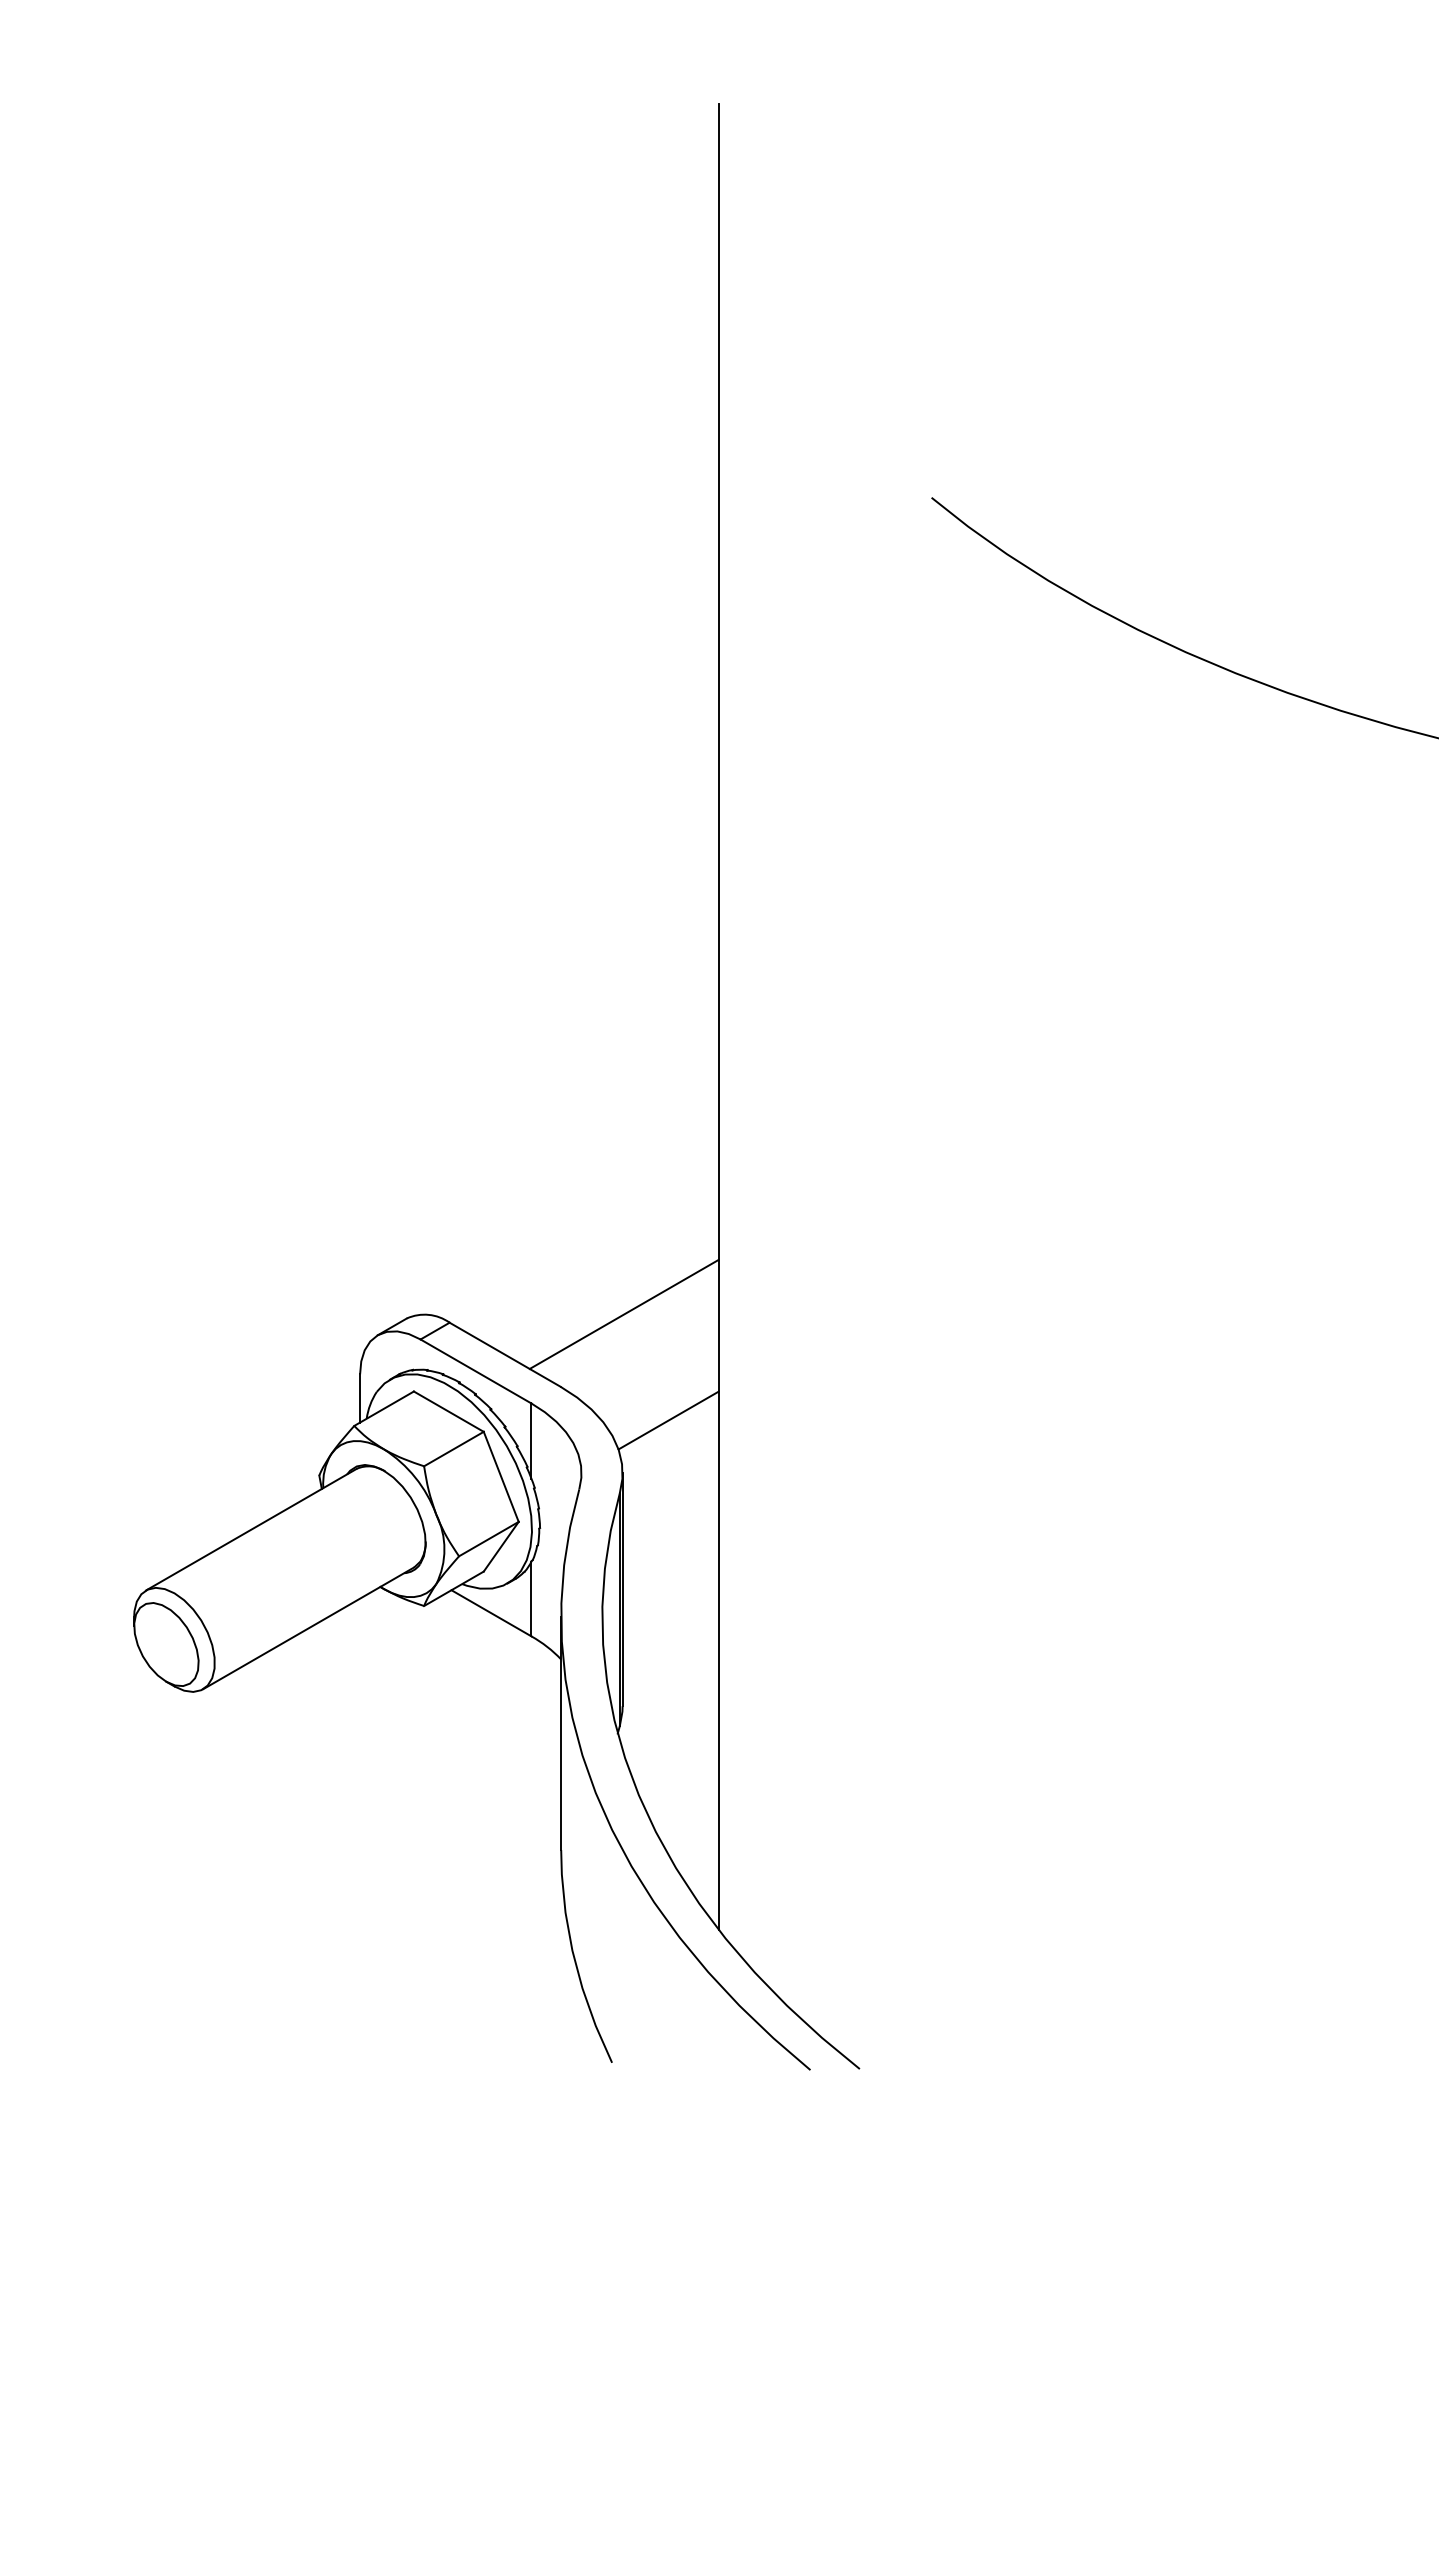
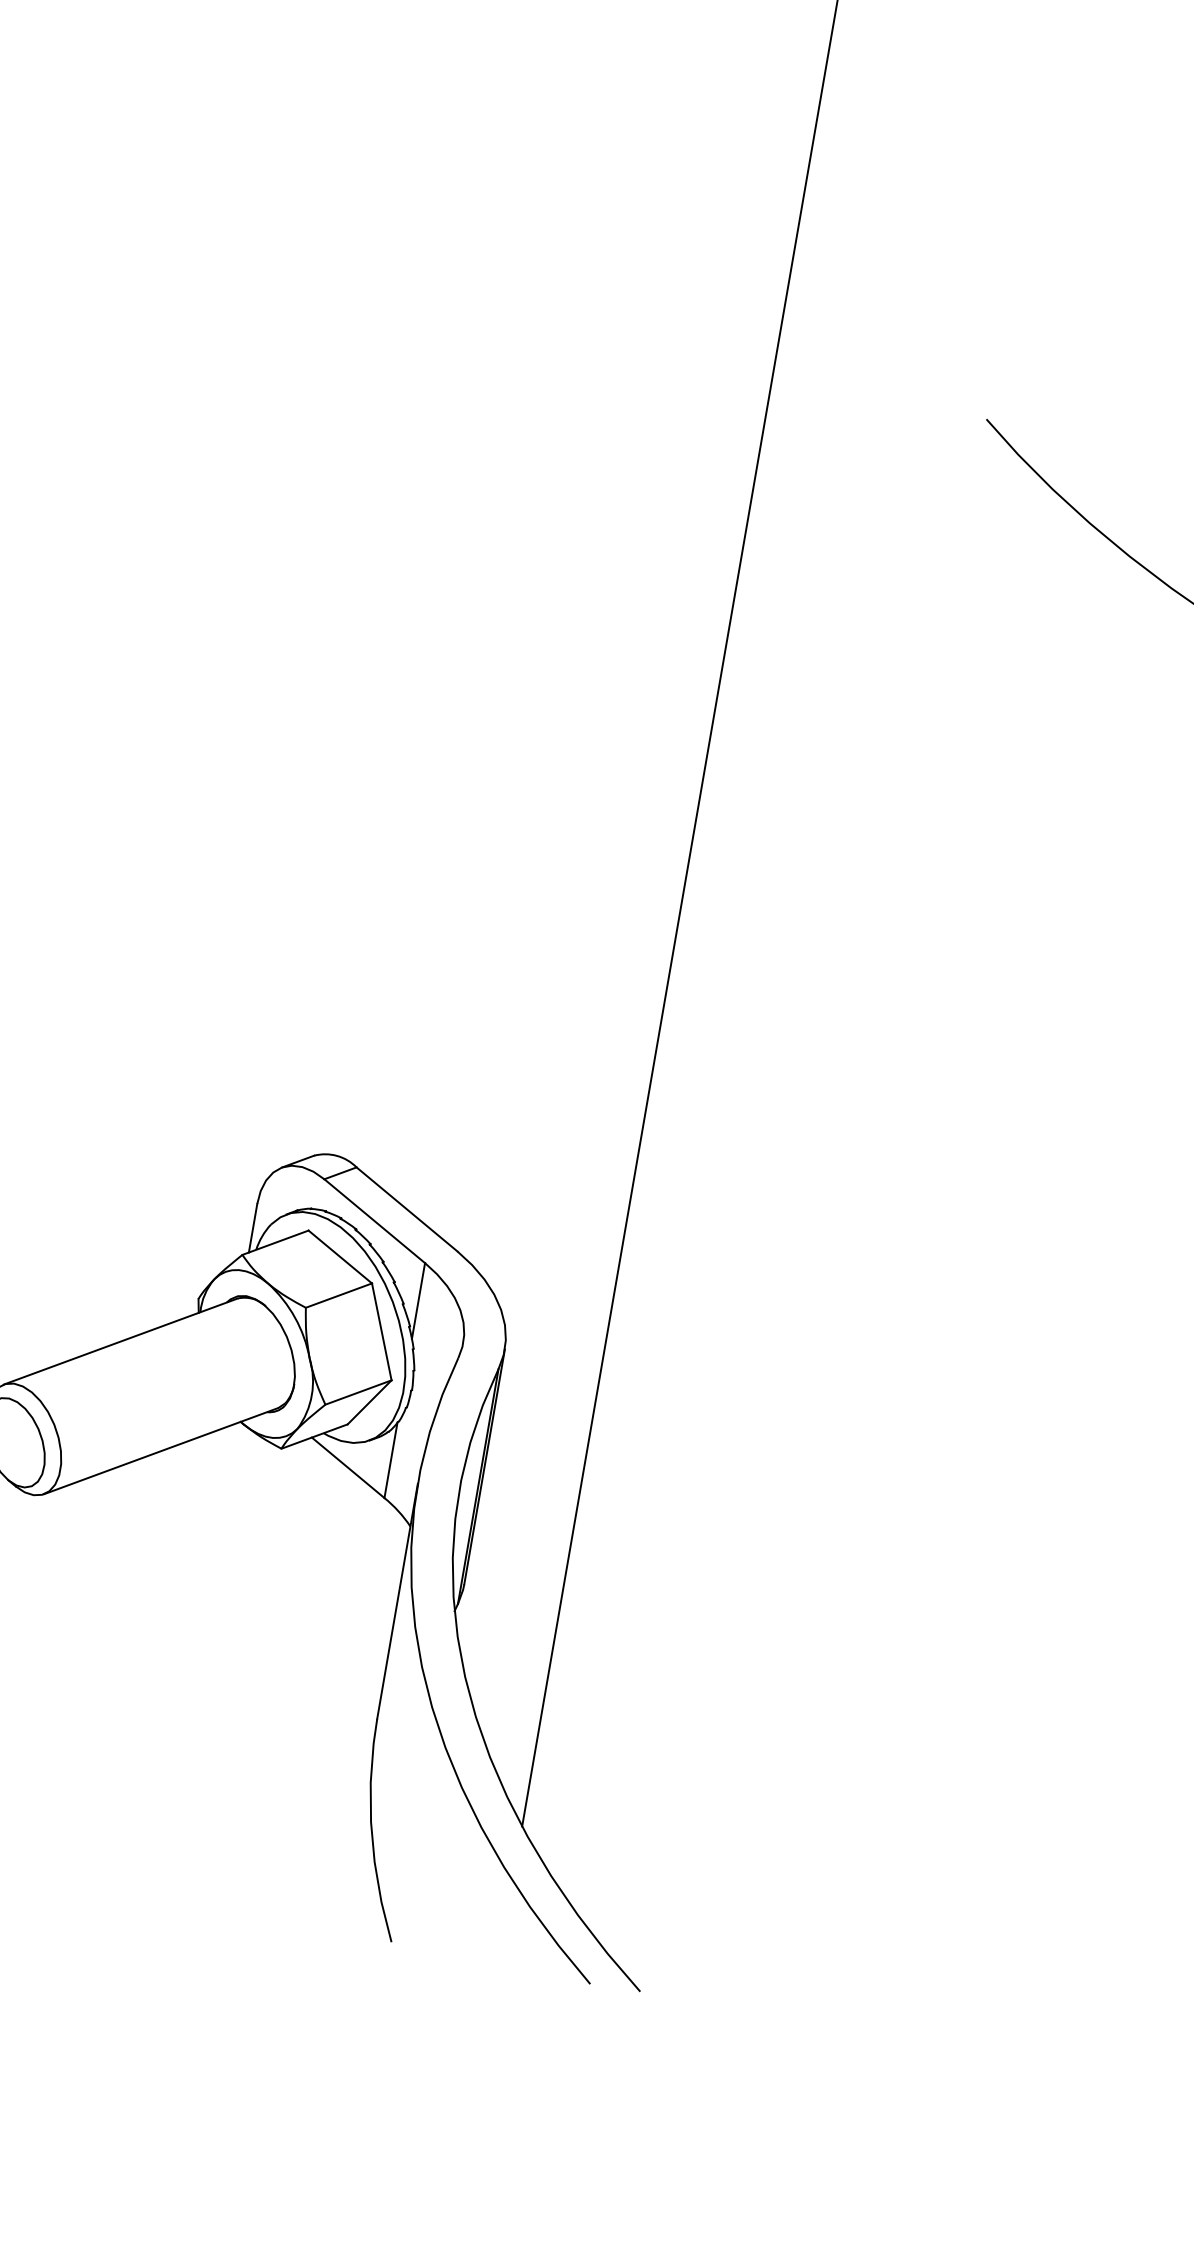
line: (623, 1313) -> (533, 1188), removed
line: (668, 1420) -> (560, 1304), removed

